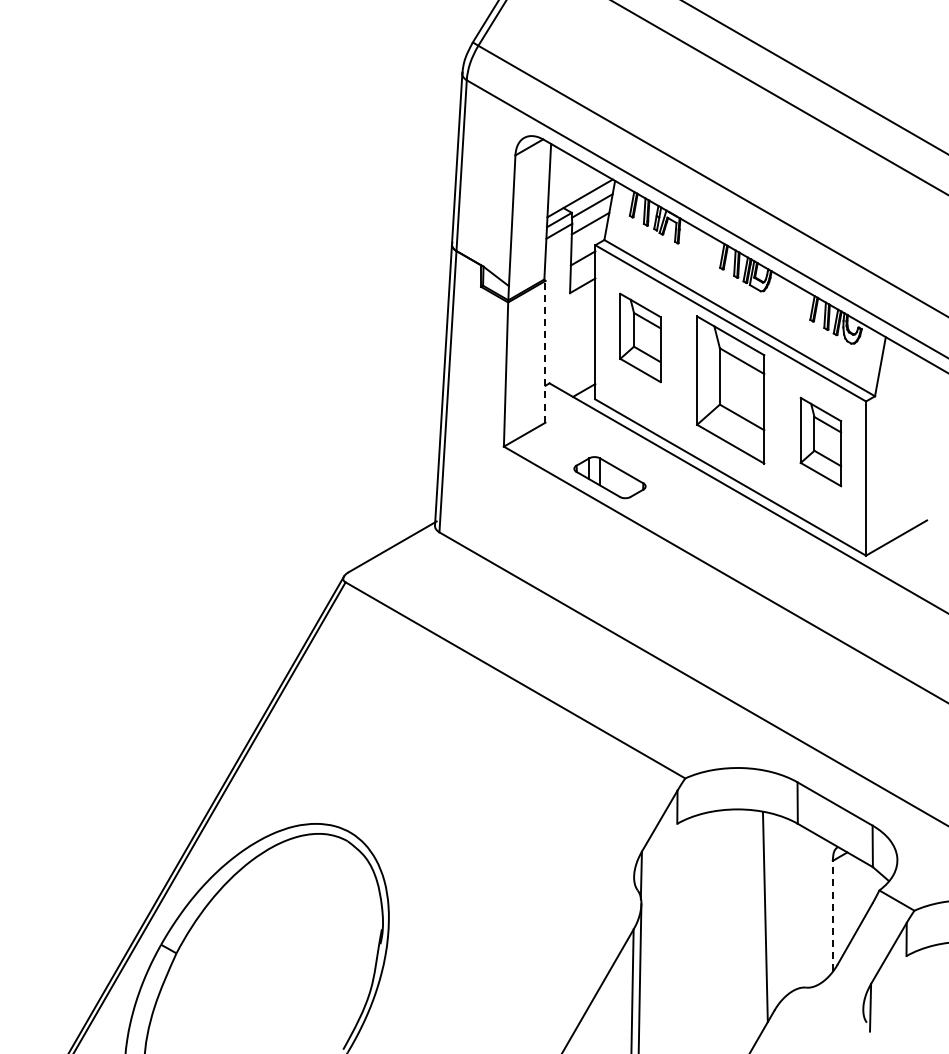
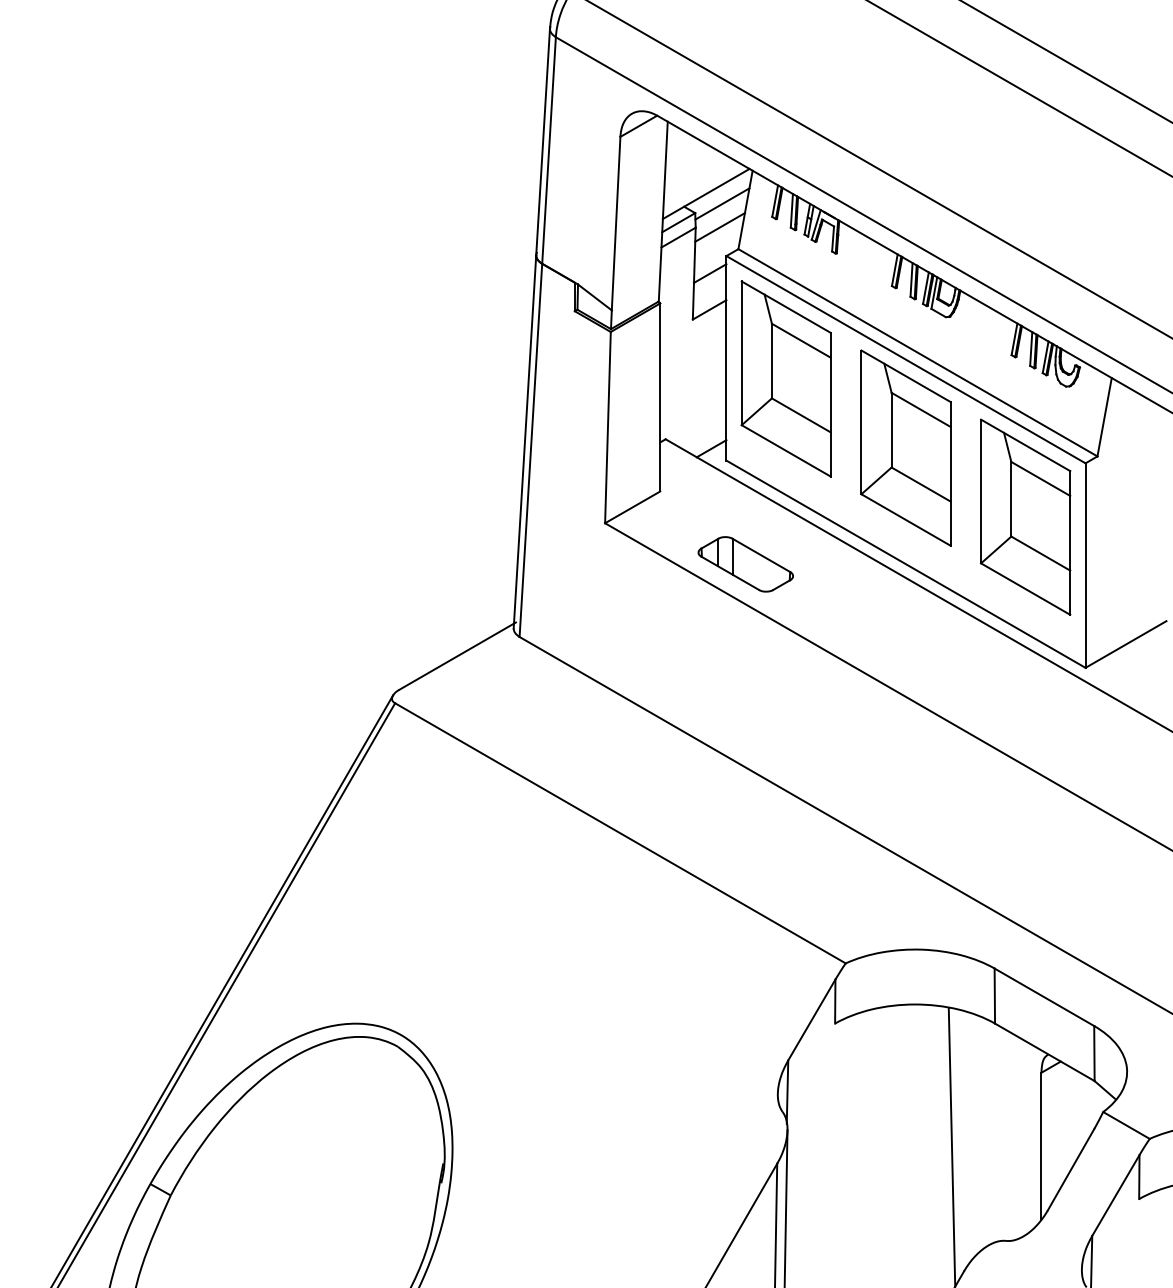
part: (640, 337) -> (786, 378), size x1.67
line: (545, 351) -> (660, 397), dashed -> solid
part: (820, 441) -> (1025, 516), size x1.67
line: (832, 915) -> (1041, 1145), dashed -> solid

